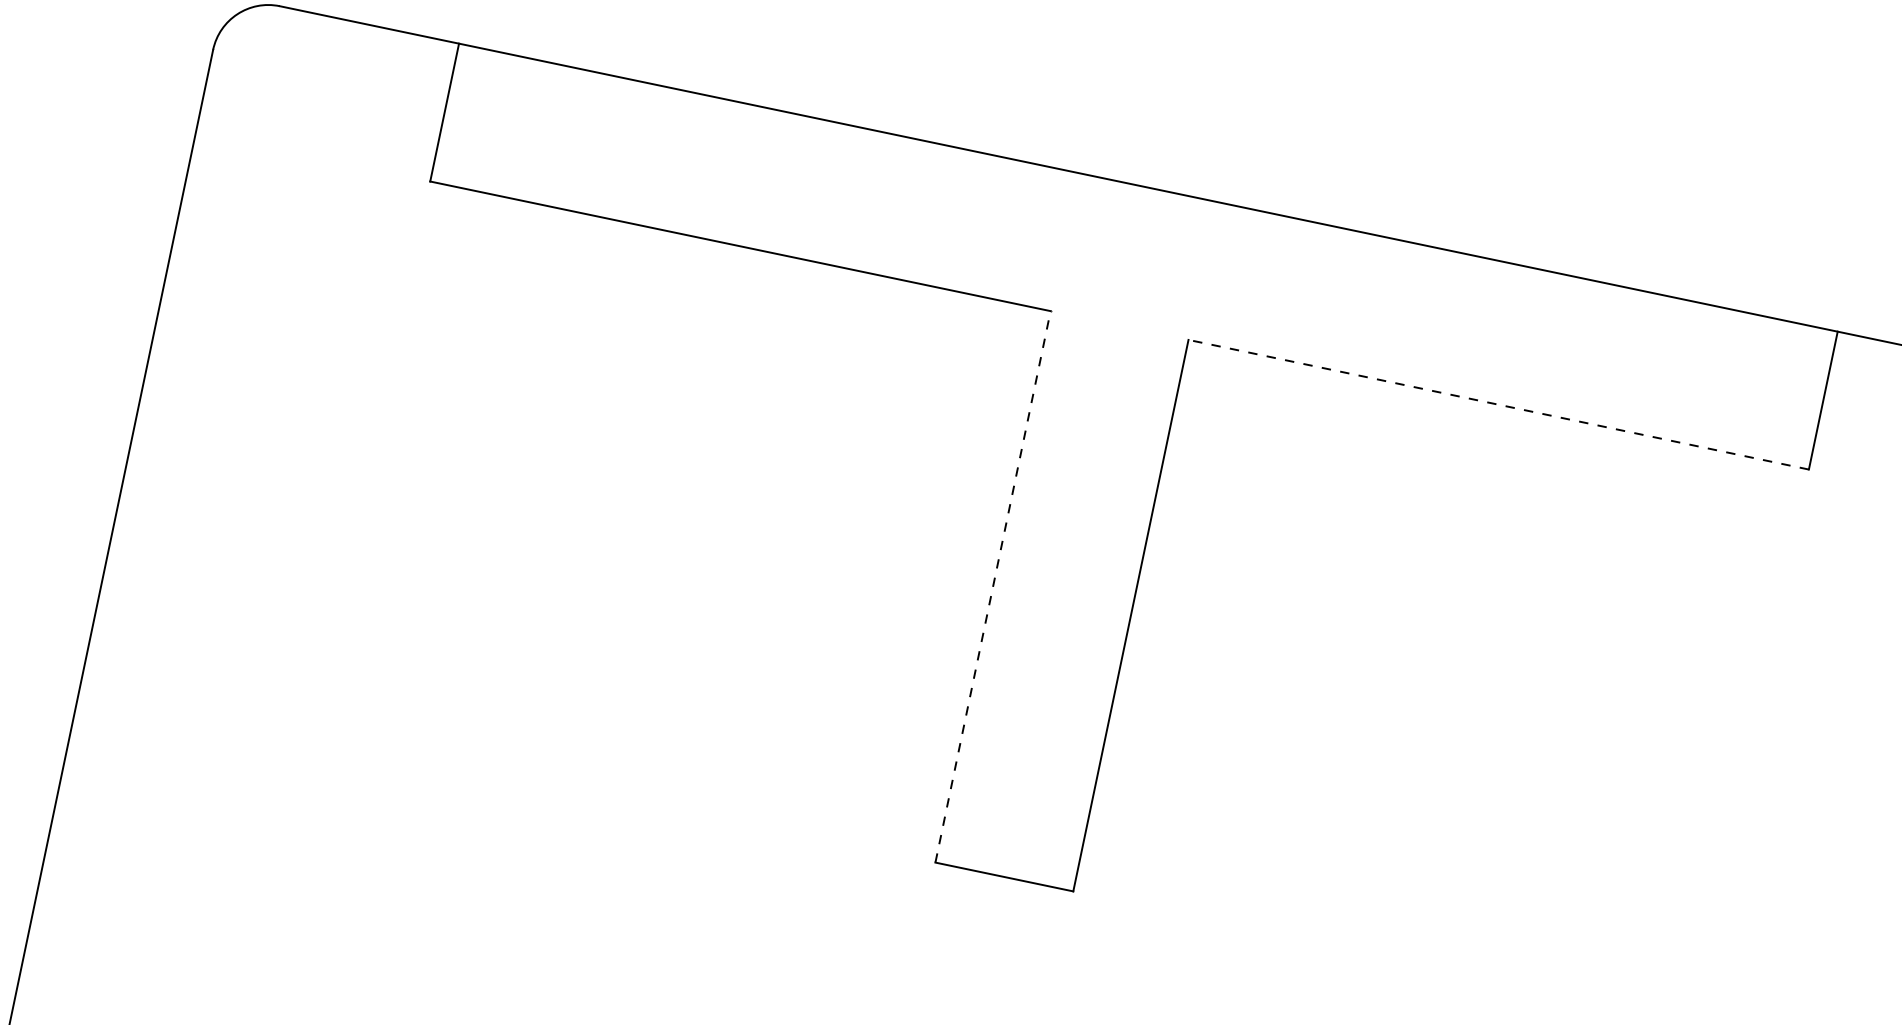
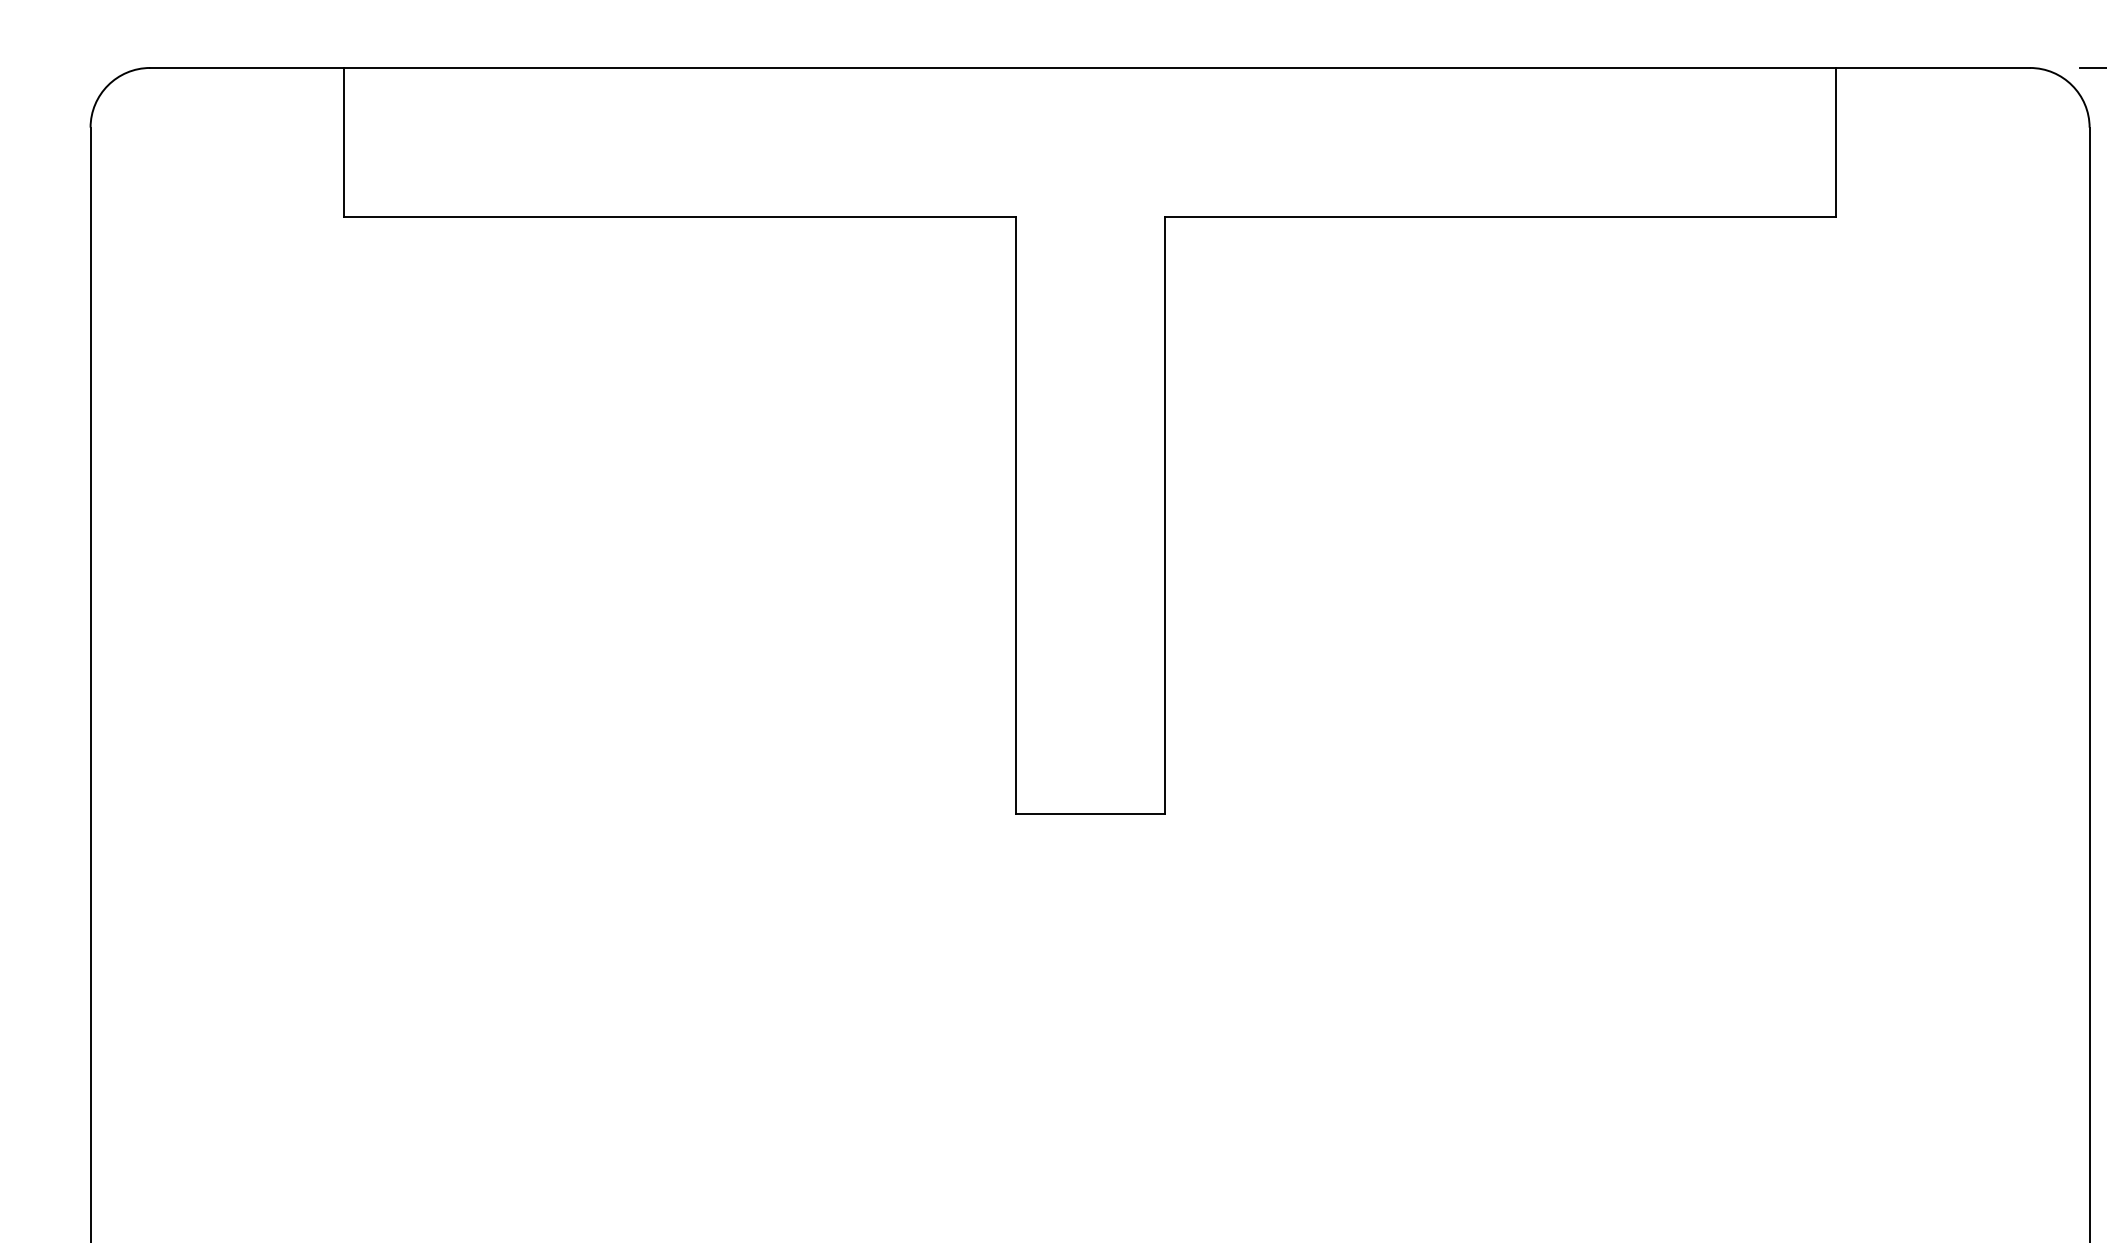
line: (1498, 405) -> (1500, 217), dashed -> solid
line: (993, 586) -> (1015, 515), dashed -> solid

